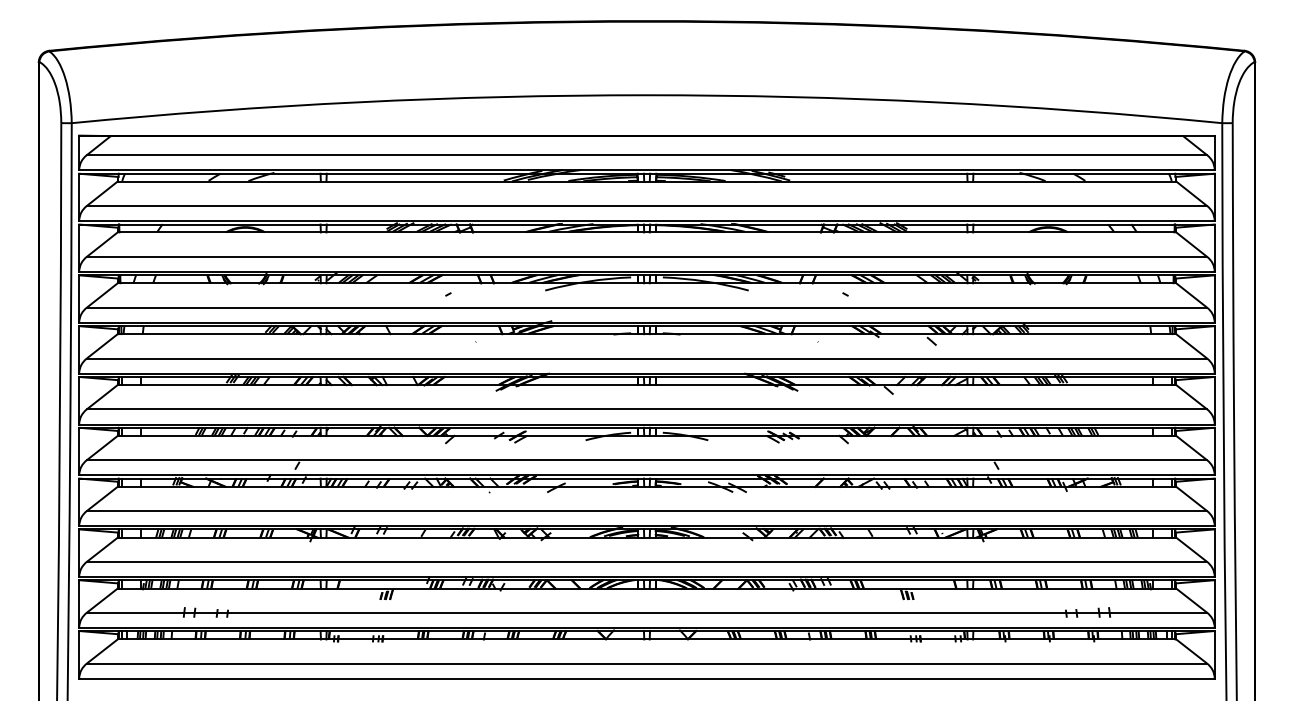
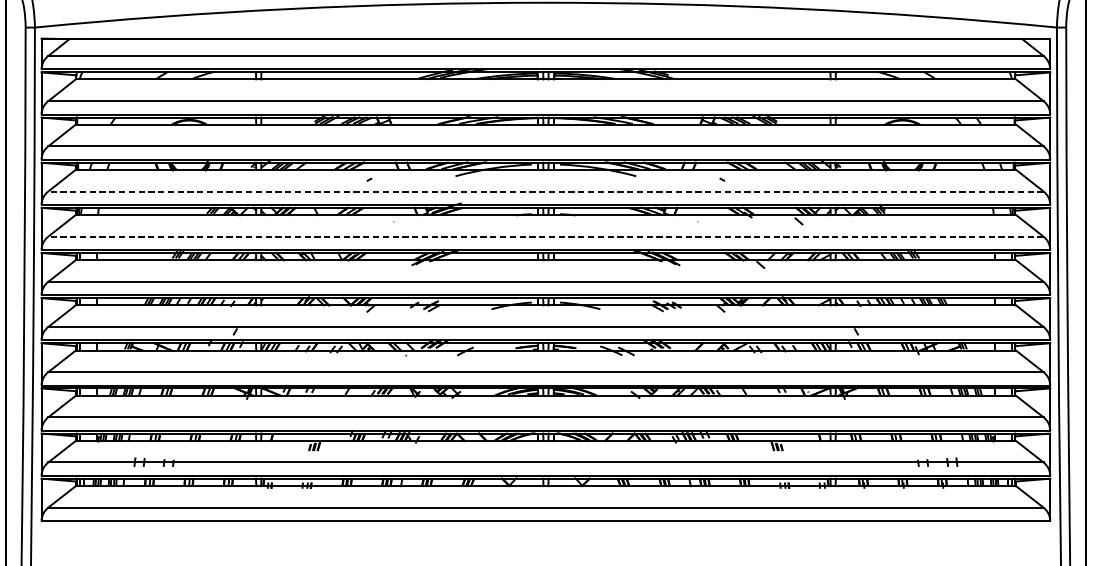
line: (646, 307) -> (545, 191), solid -> dashed
line: (646, 358) -> (545, 236), solid -> dashed

